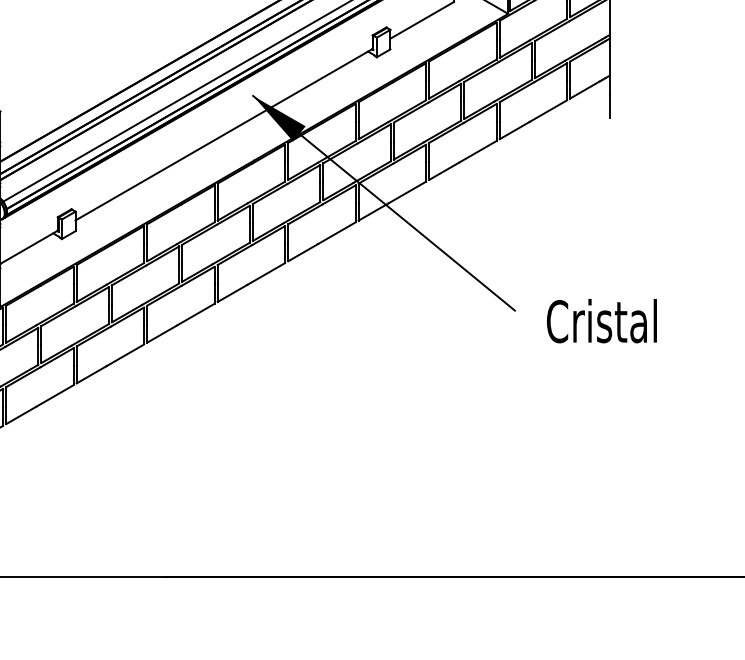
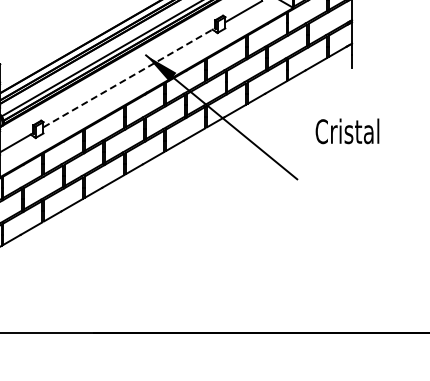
line: (224, 134) -> (129, 77), solid -> dashed
text: (601, 321) -> (347, 131), moved

